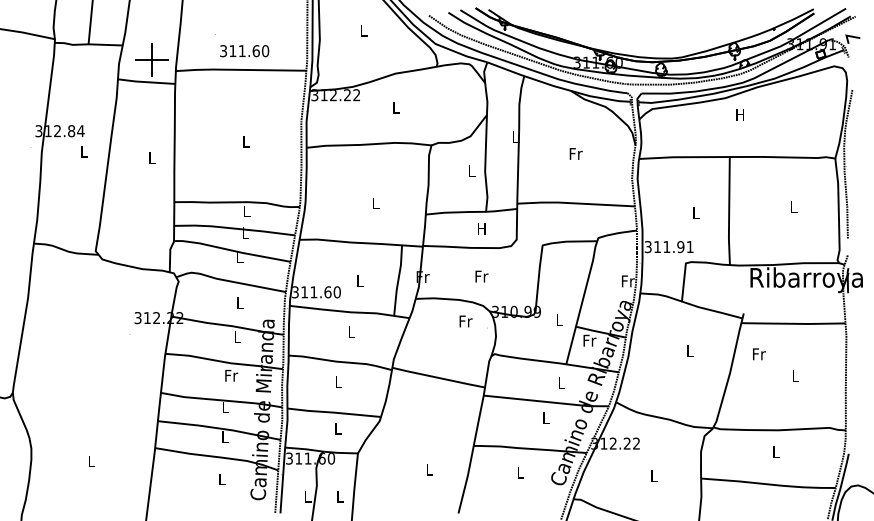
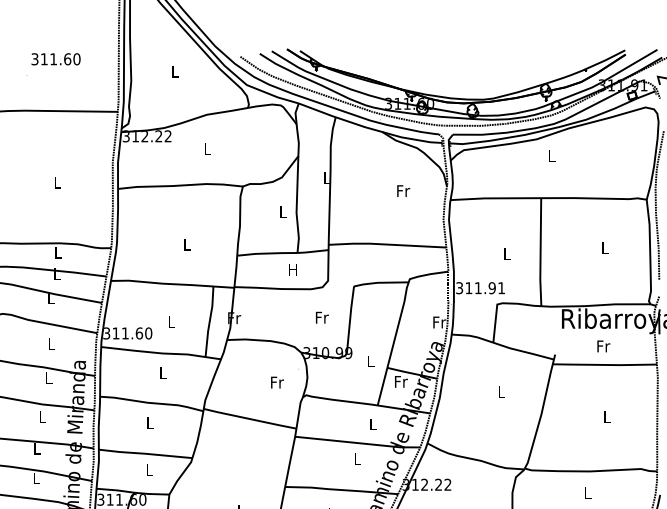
text: (244, 51) -> (55, 59), moved
text: (739, 114) -> (550, 155), H -> L
text: (575, 153) -> (402, 190), moved
text: (481, 276) -> (321, 317), moved
text: (465, 321) -> (276, 382), moved
text: (759, 354) -> (603, 346), moved
text: (231, 375) -> (42, 416), Fr -> L

